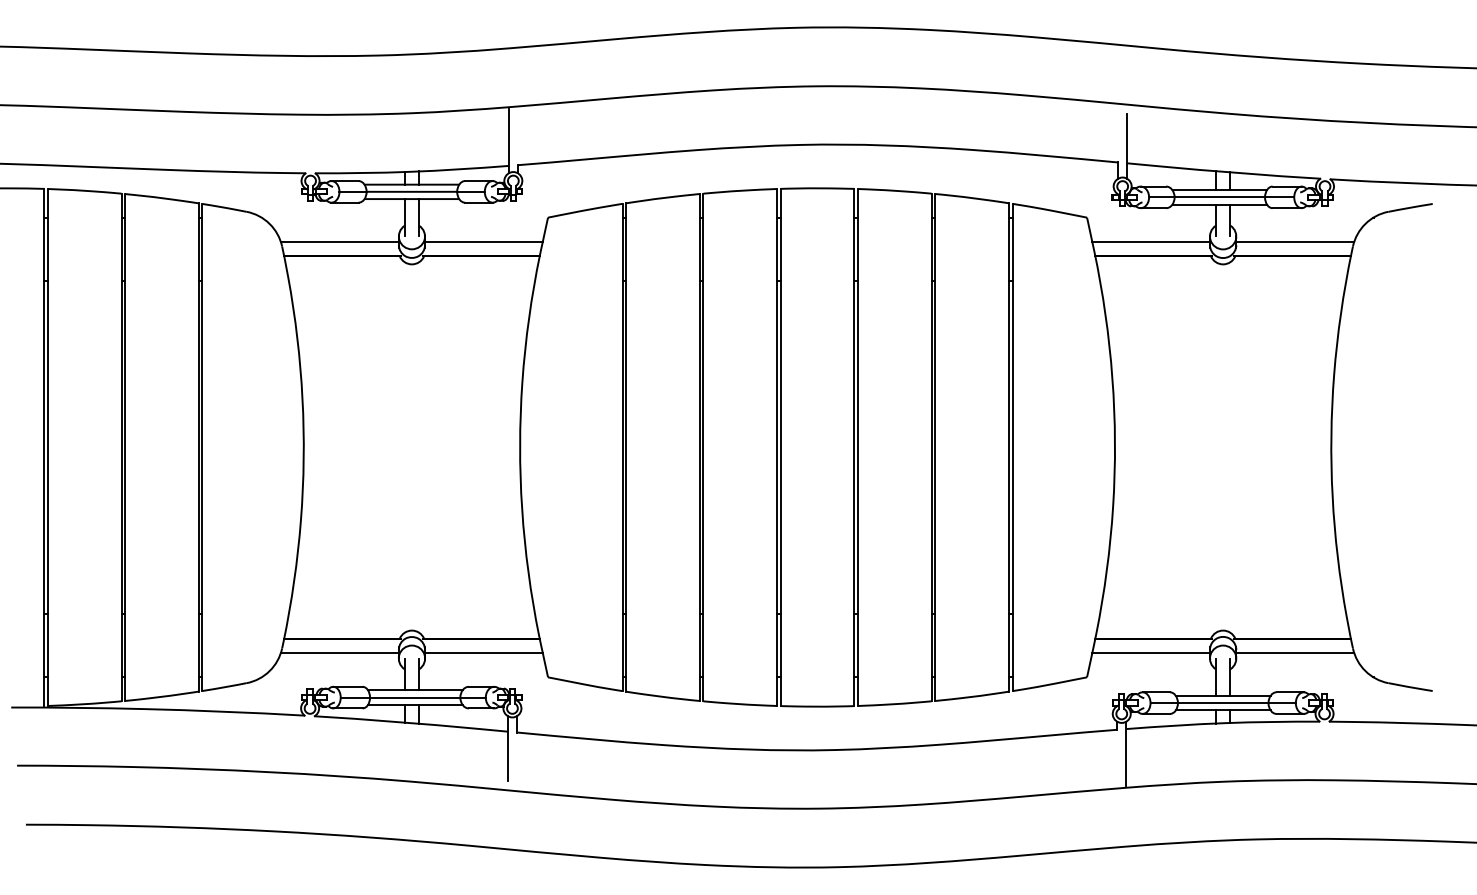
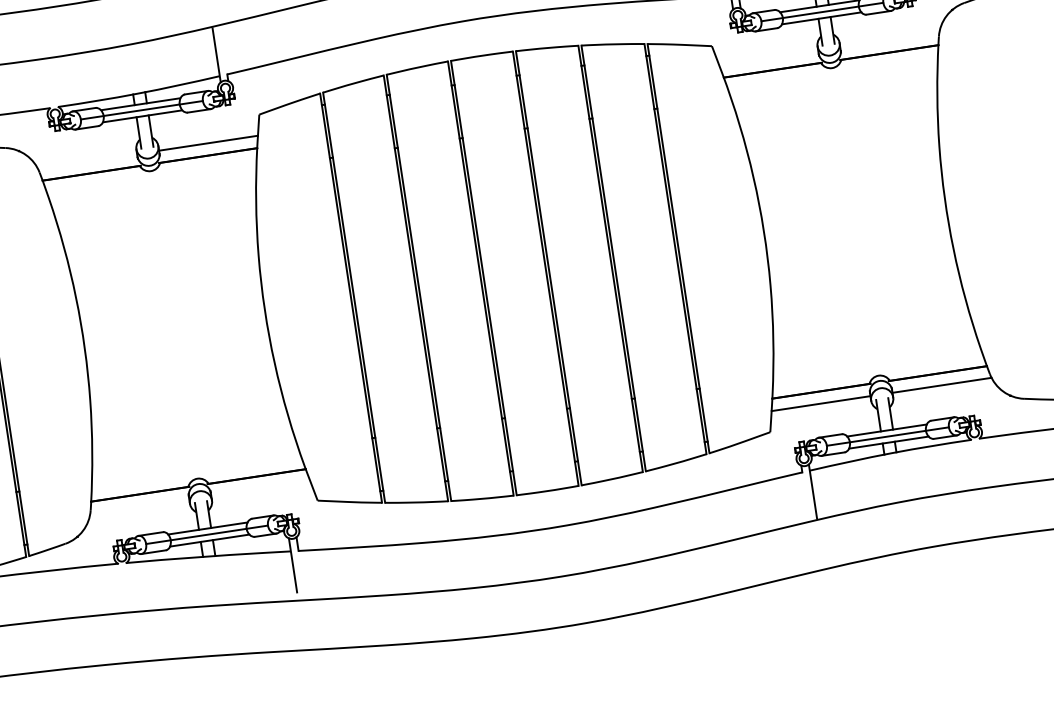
line: (339, 241) -> (87, 161), removed
line: (1151, 241) -> (769, 58), removed
line: (1295, 241) -> (890, 39), removed
line: (339, 653) -> (139, 507), removed
line: (483, 653) -> (260, 488), removed

